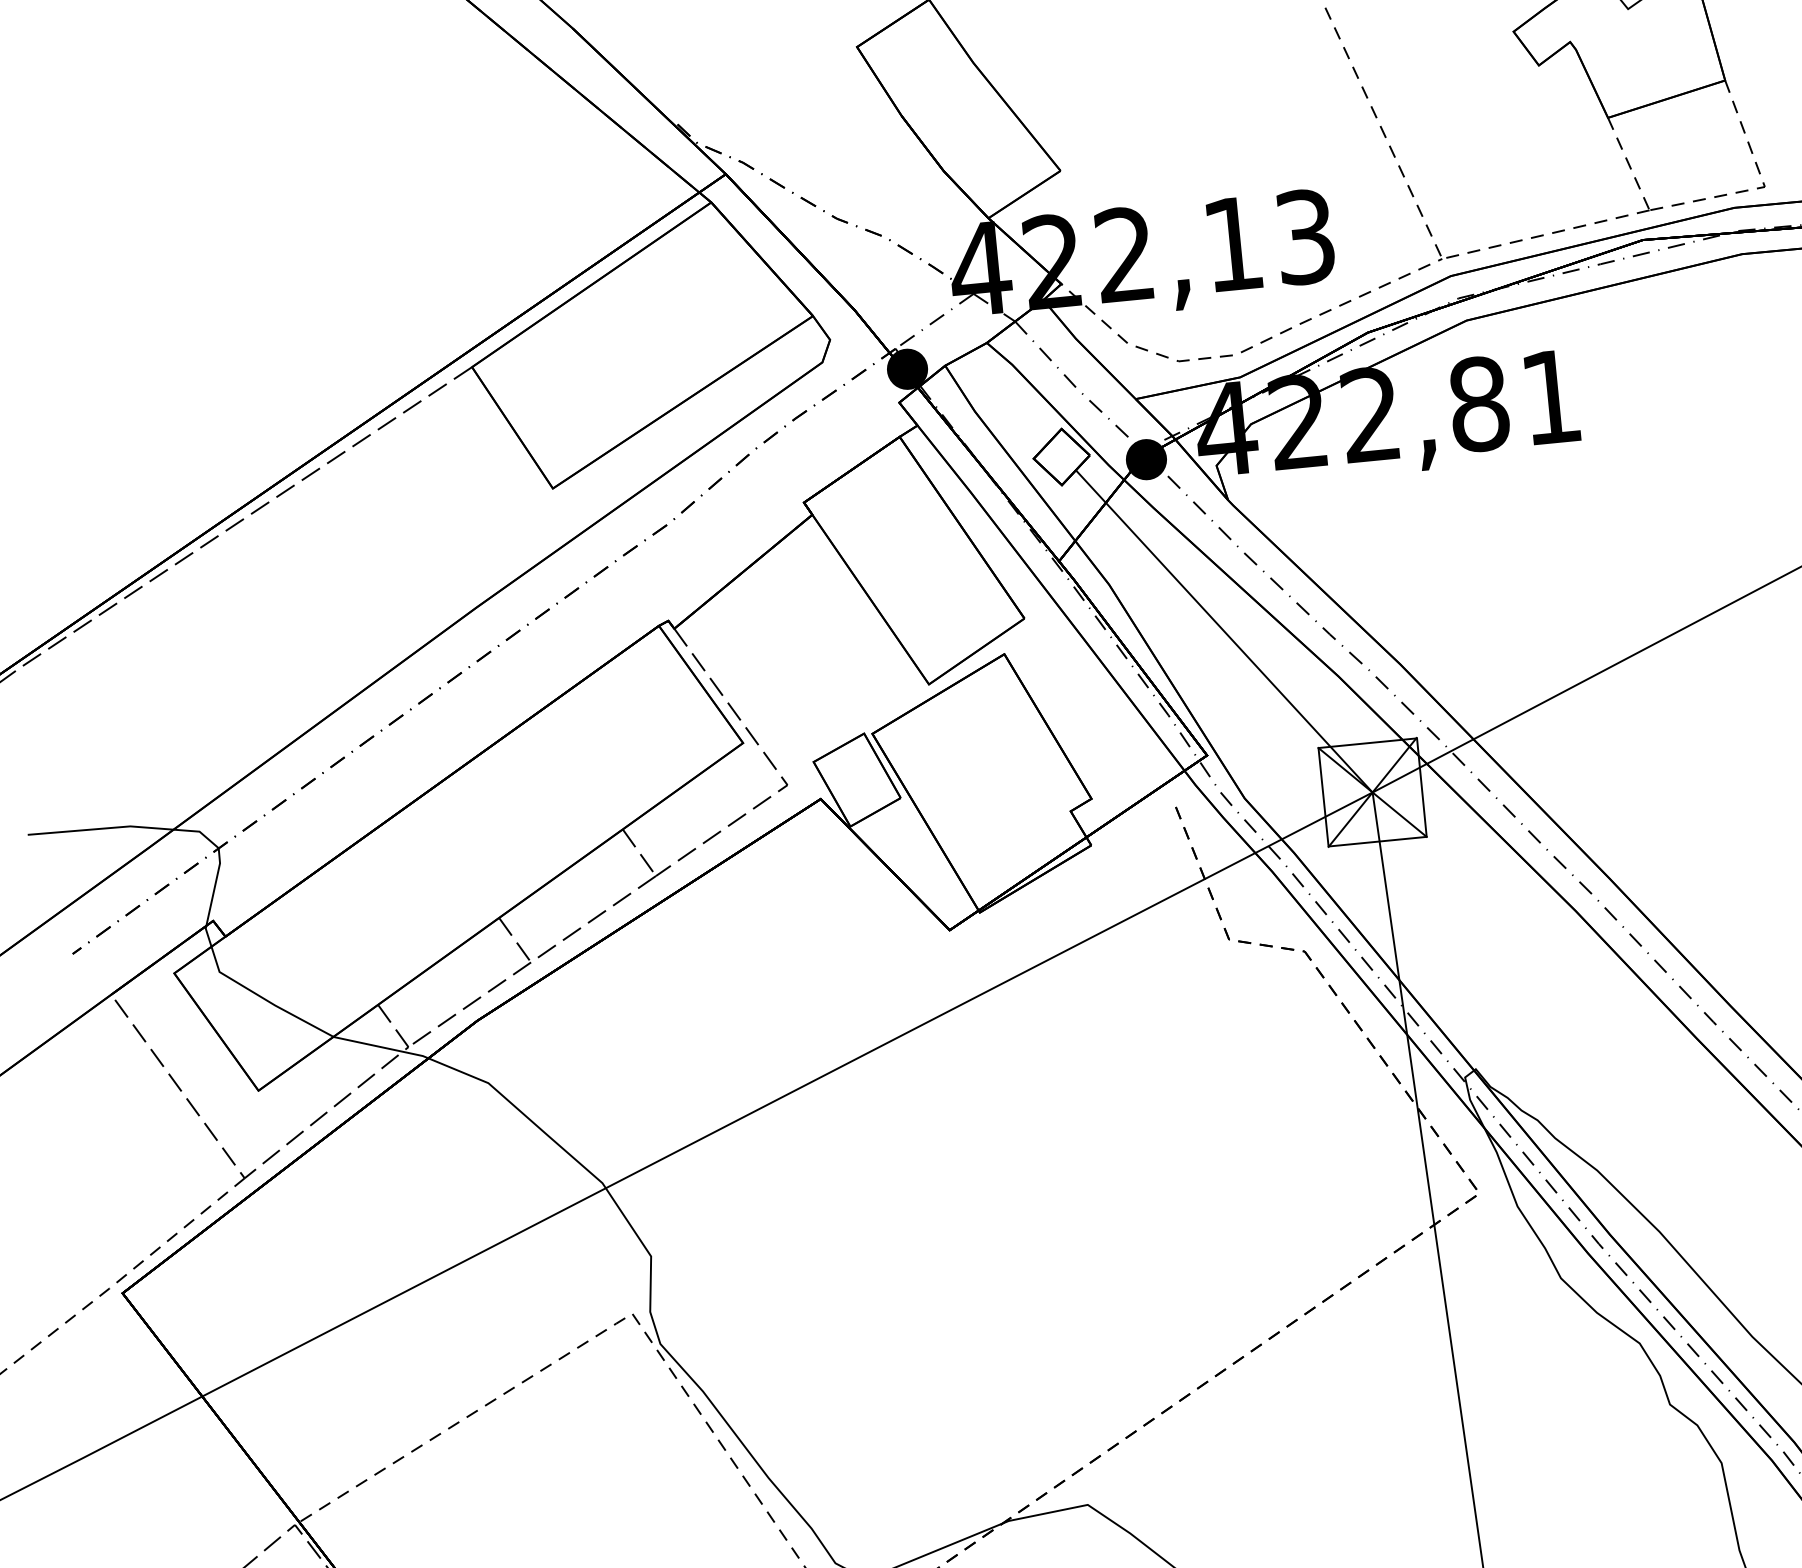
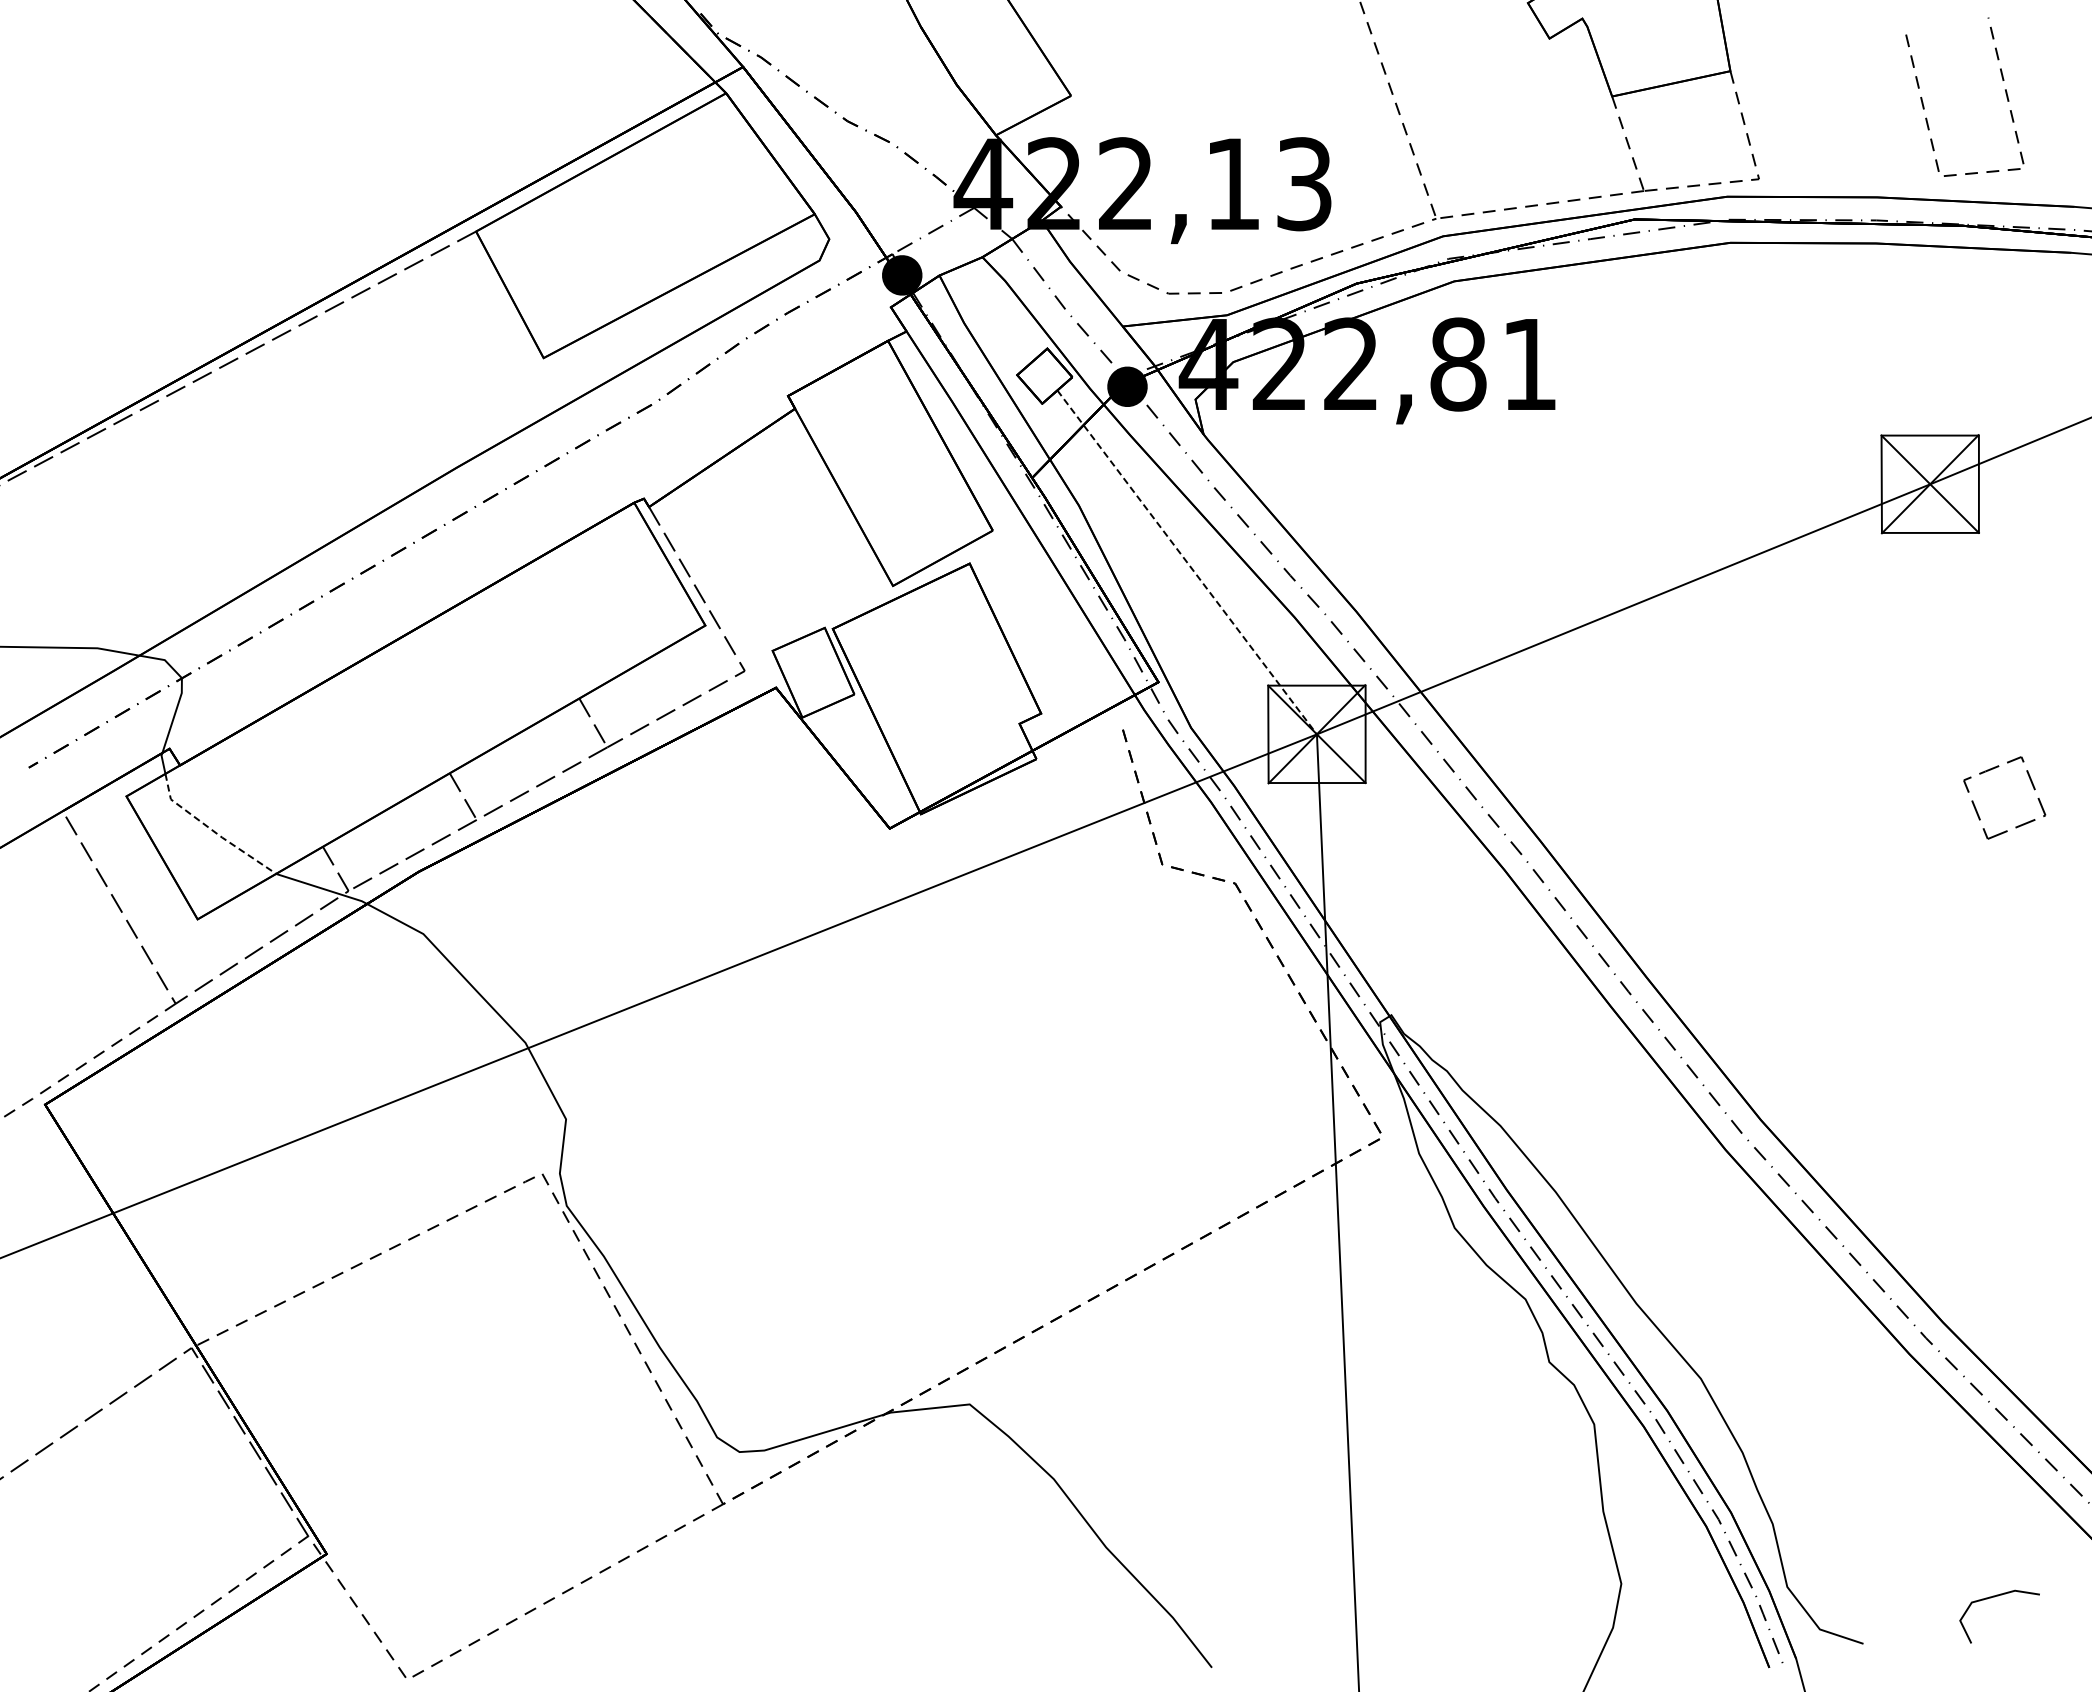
line: (1224, 631) -> (1187, 562), solid -> dashed
line: (264, 999) -> (212, 830), solid -> dashed

